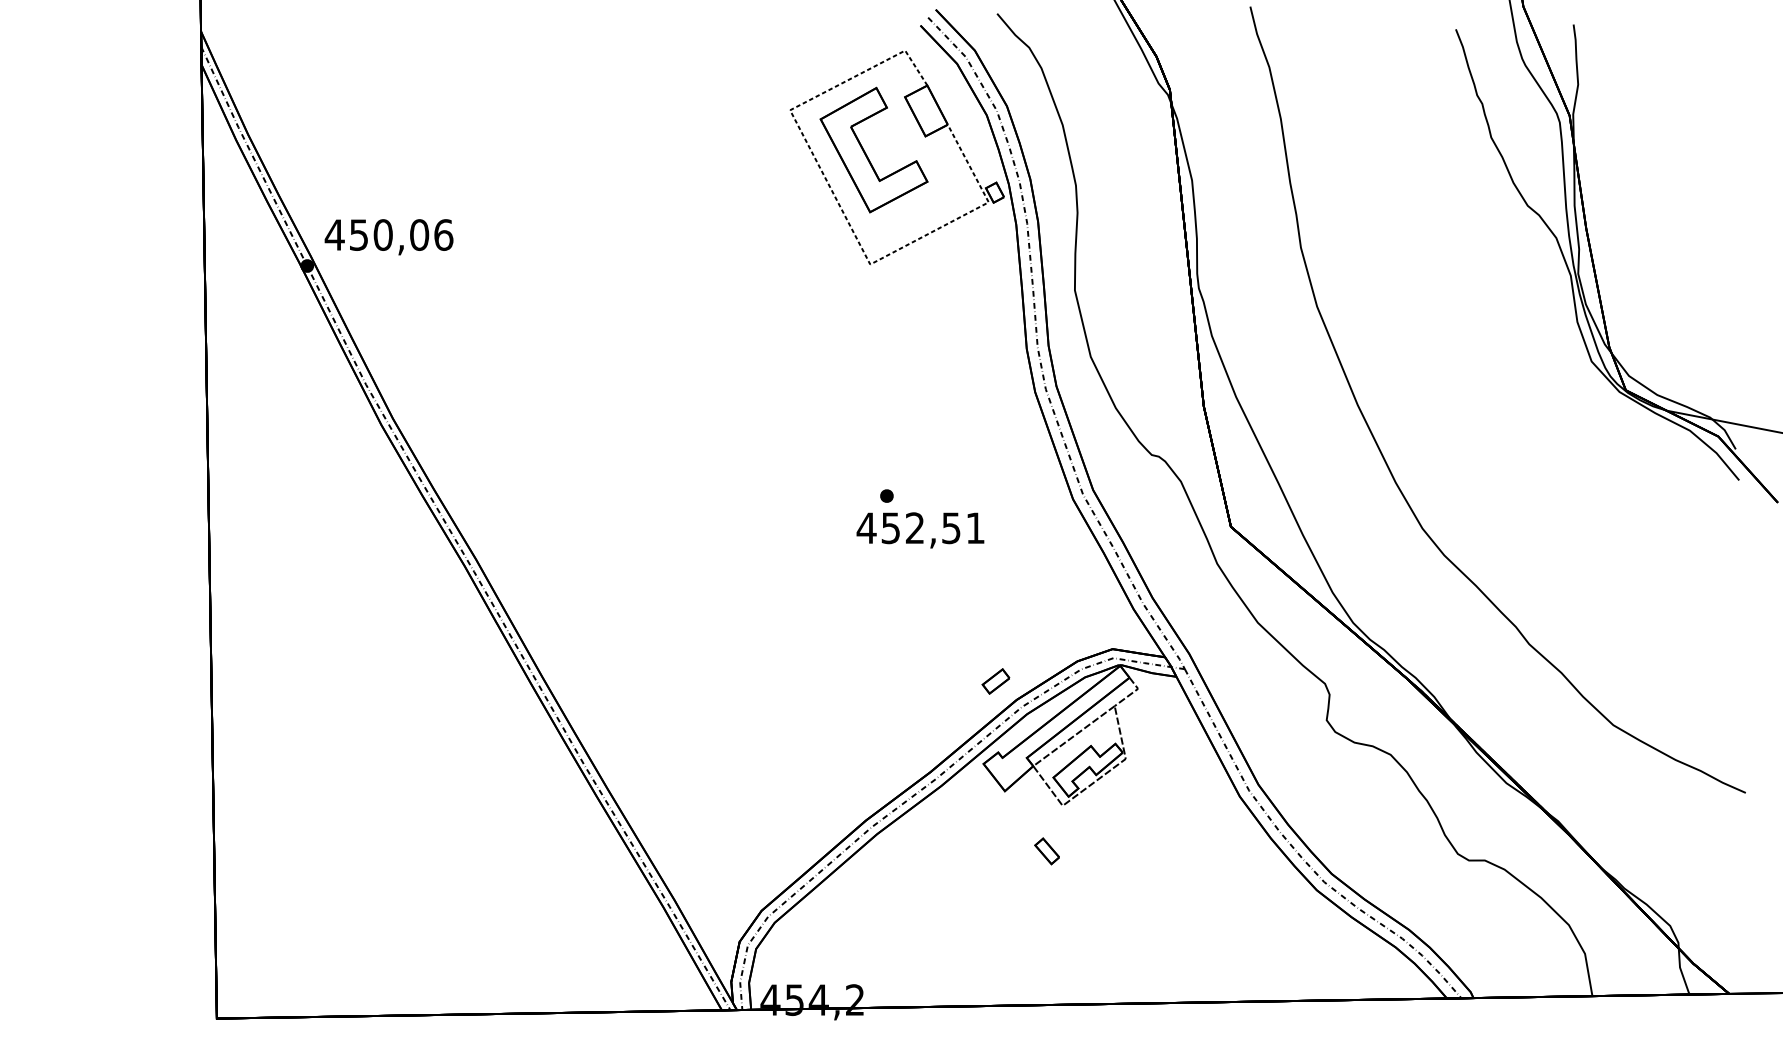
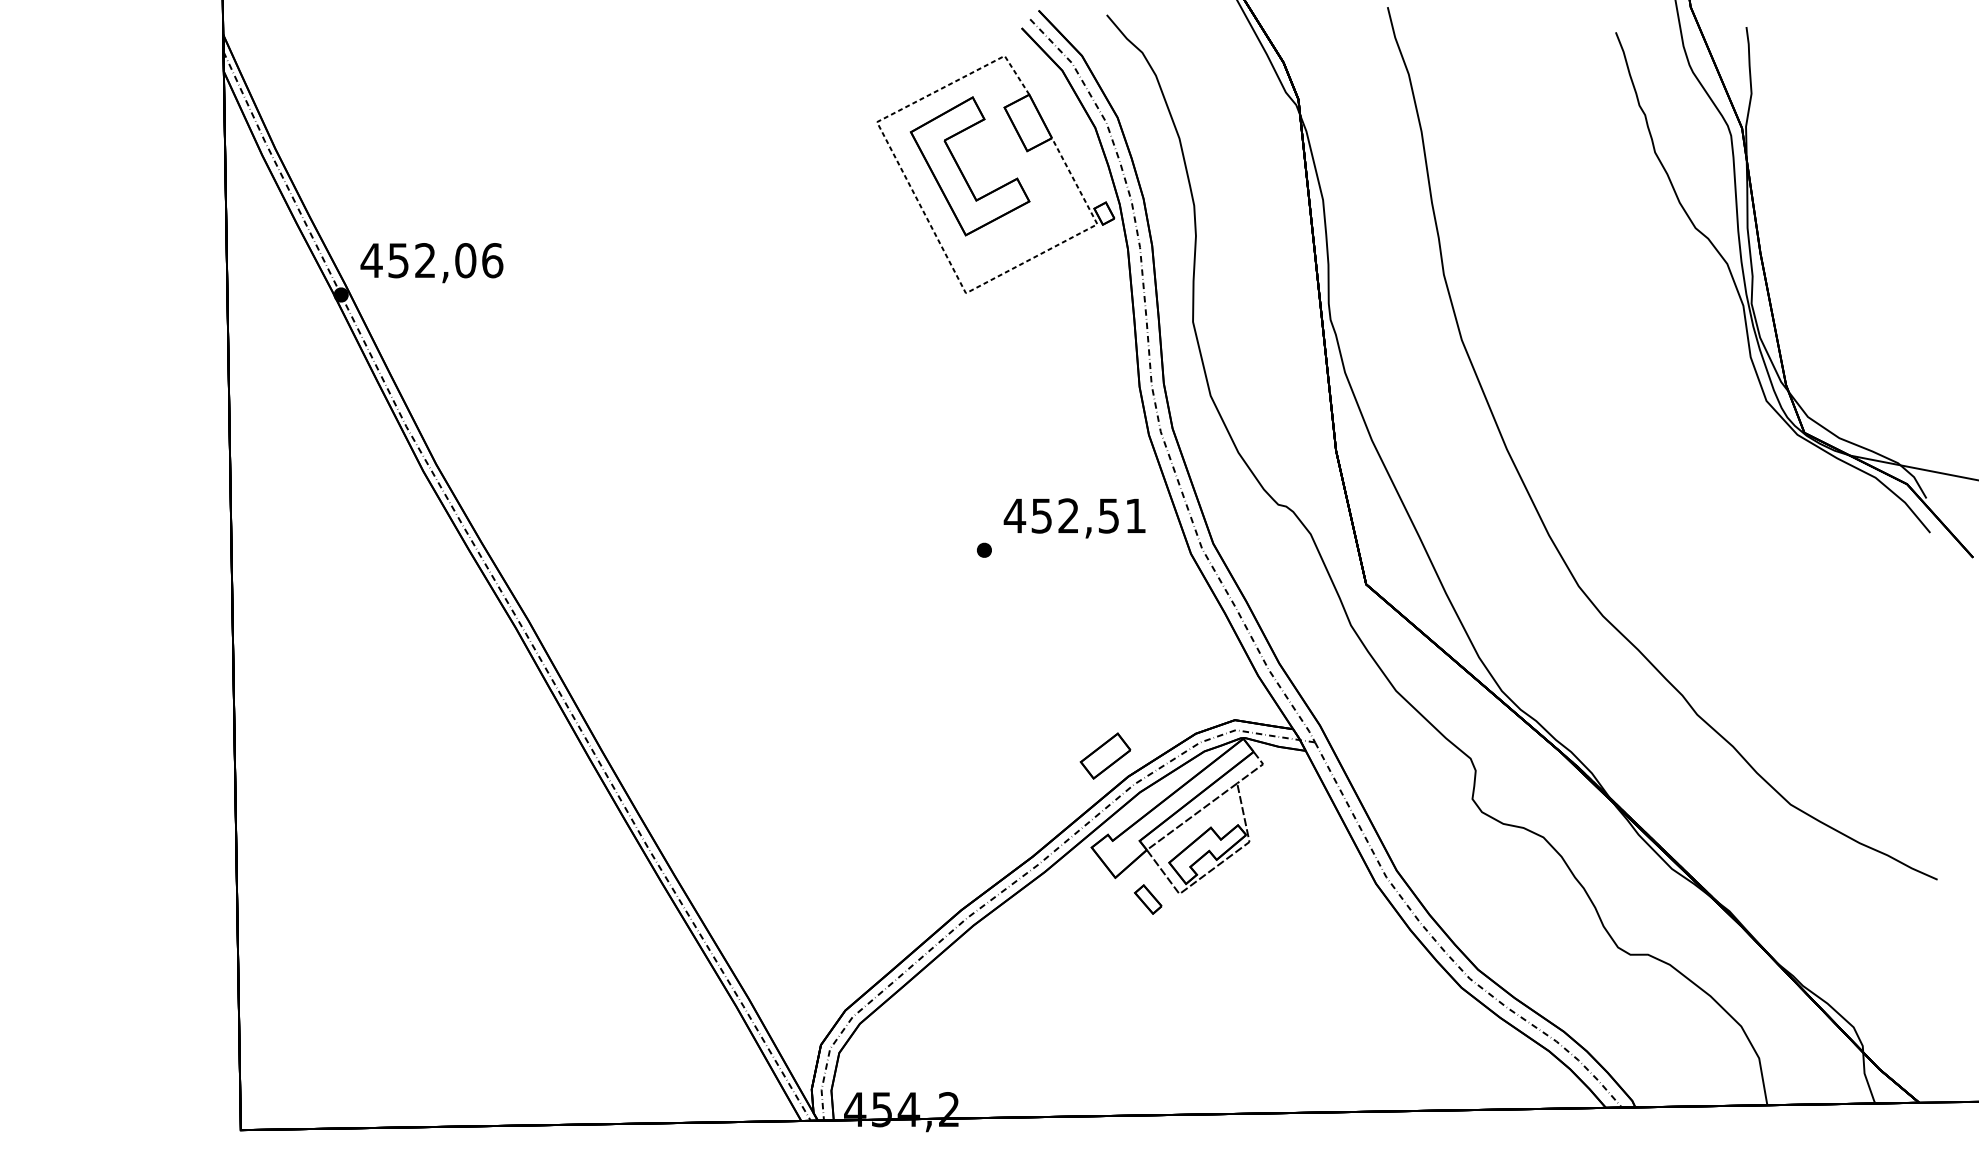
text: (383, 234) -> (425, 260), 450,06 -> 452,06
text: (920, 530) -> (1074, 518), moved
part: (996, 680) -> (1105, 755), size x1.67
part: (1047, 851) -> (1148, 899), moved

